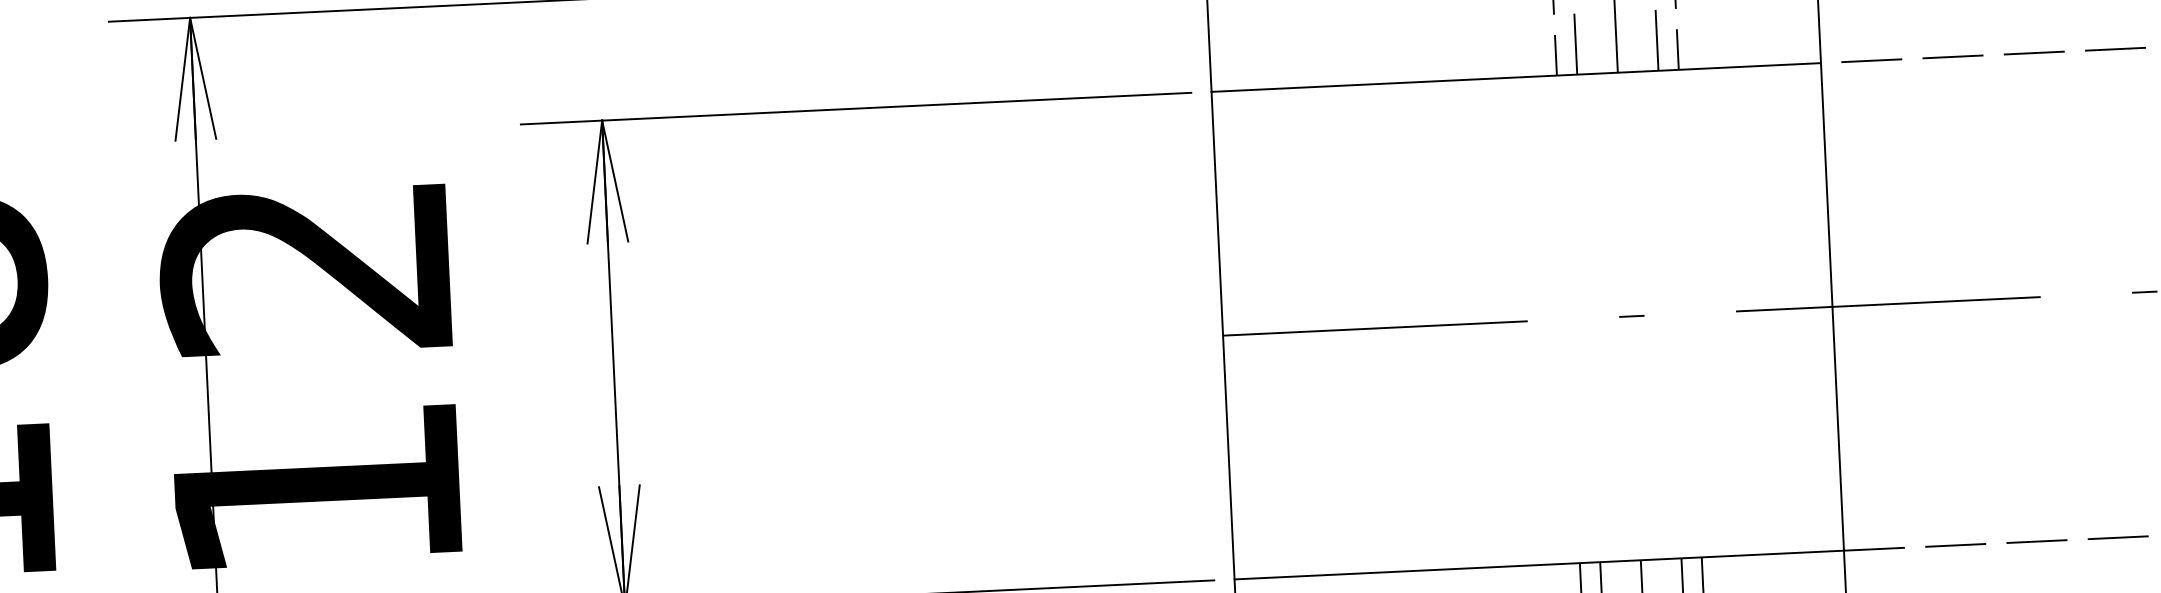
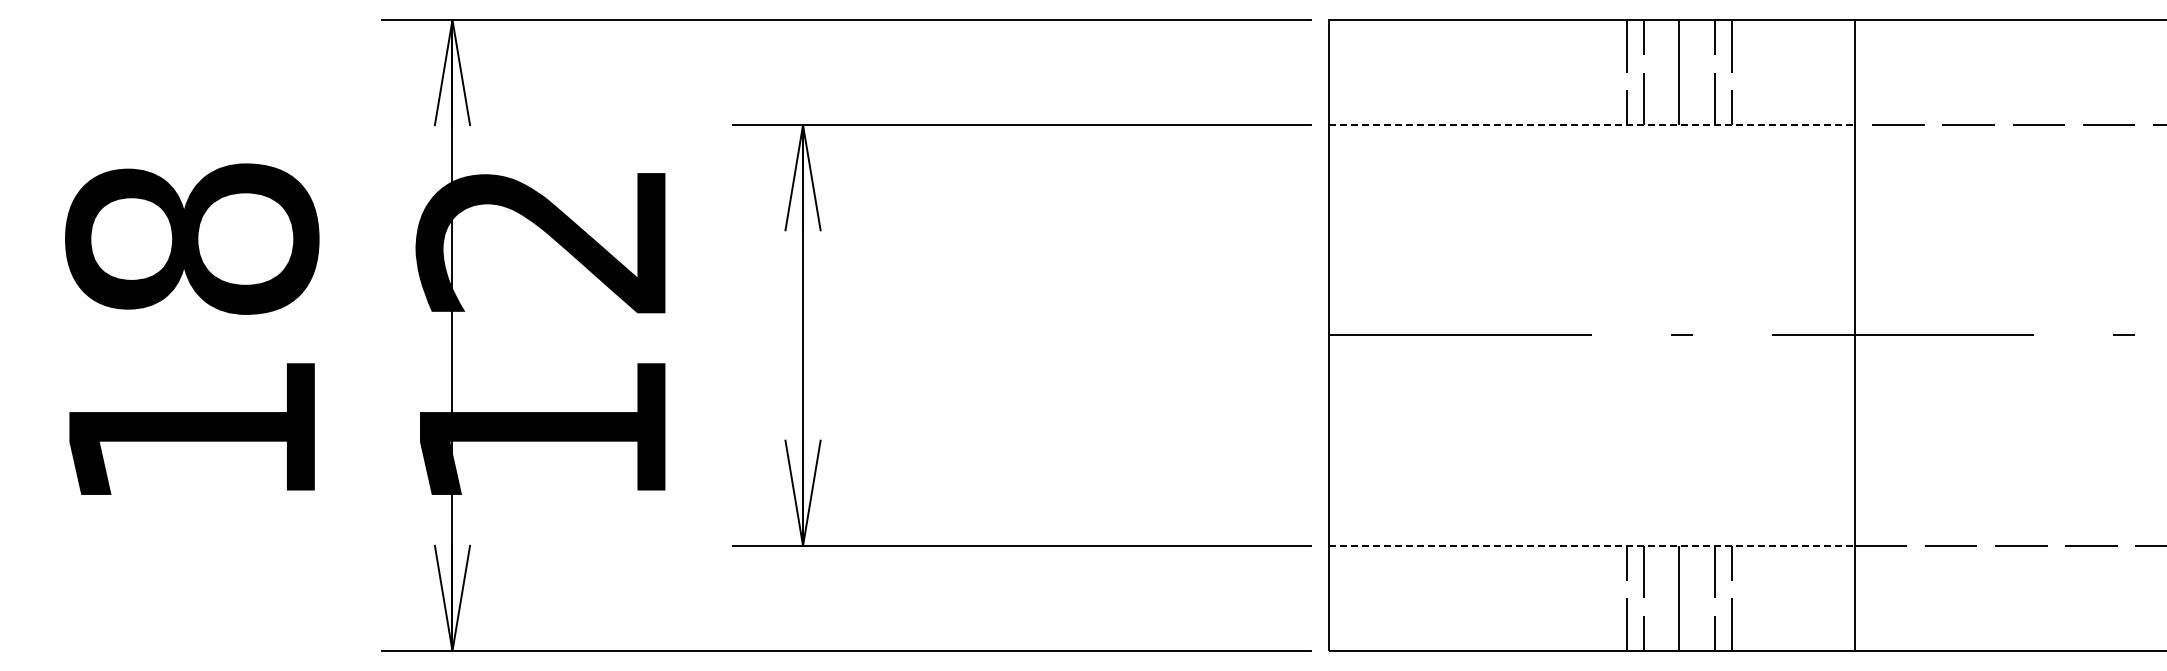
line: (1515, 77) -> (1591, 125), solid -> dashed
line: (1538, 564) -> (1591, 545), solid -> dashed

